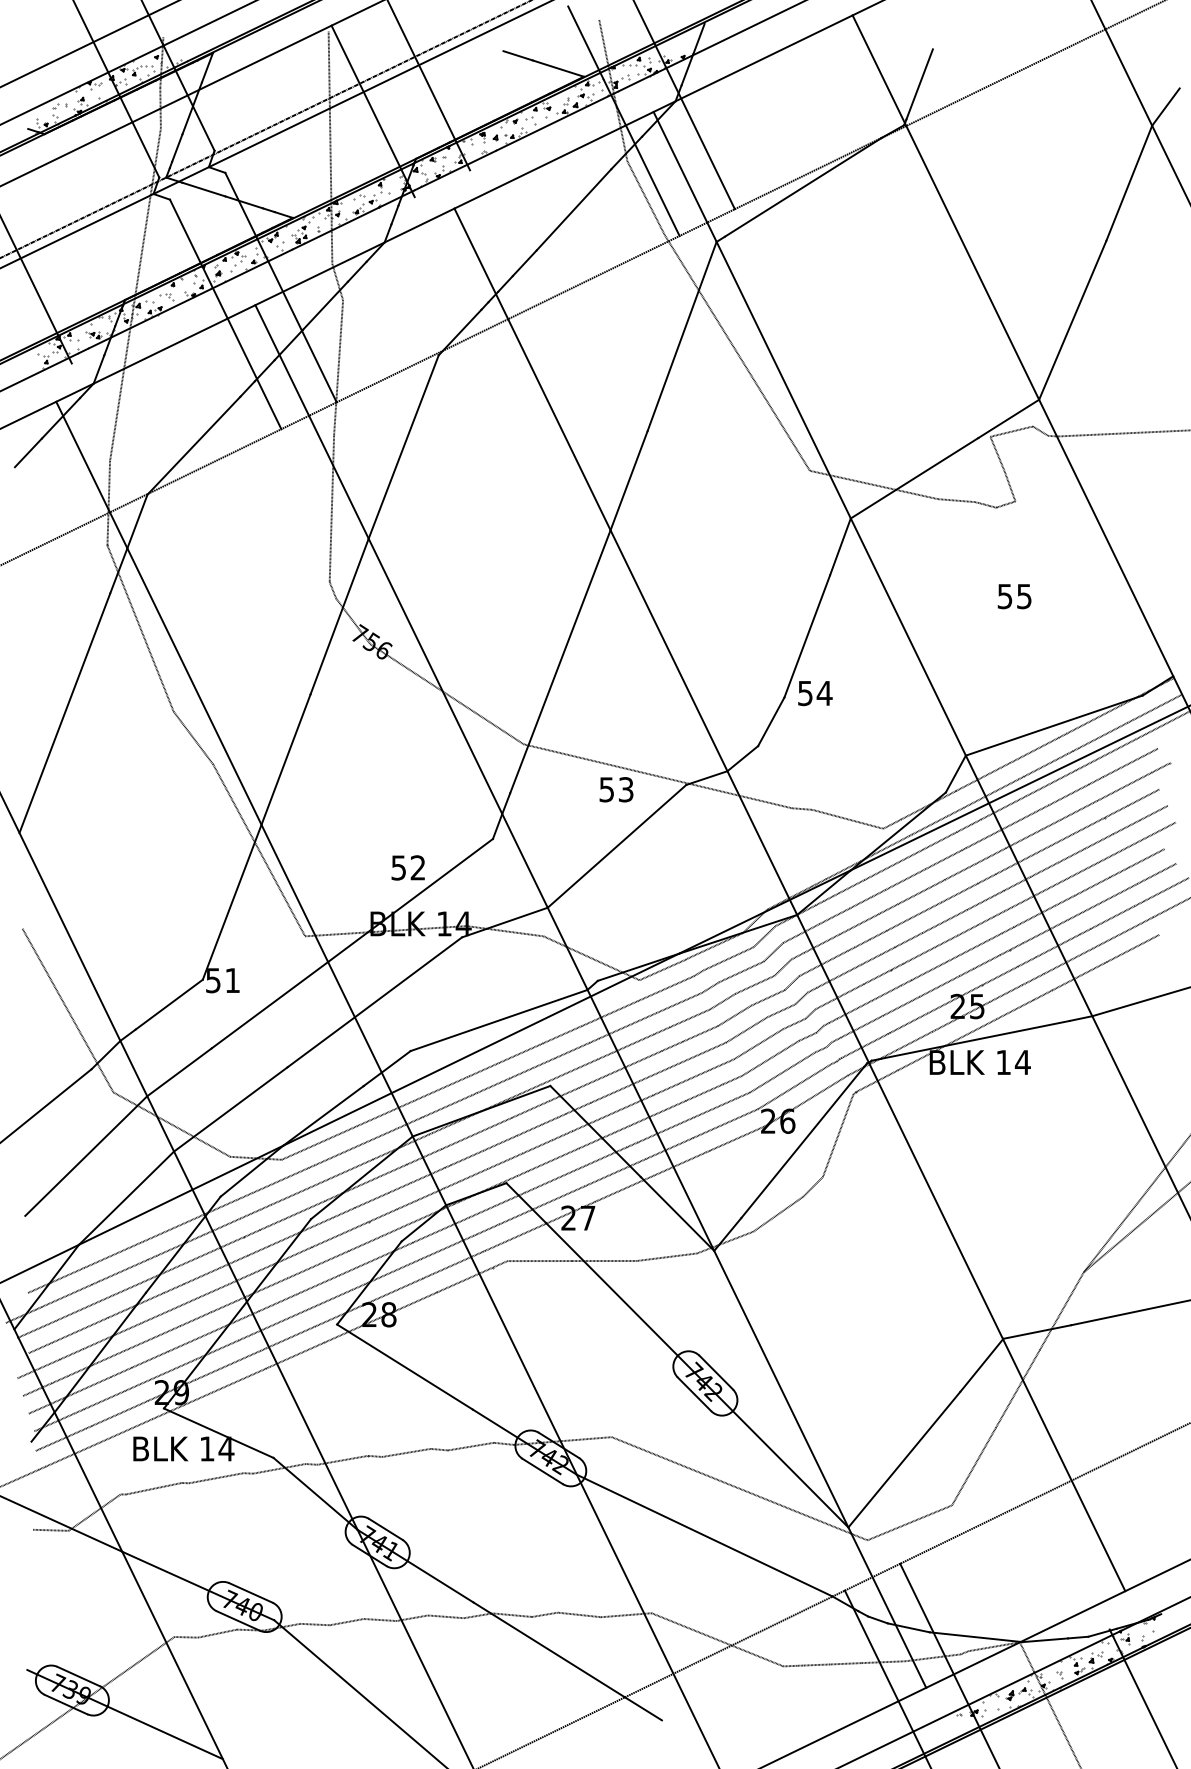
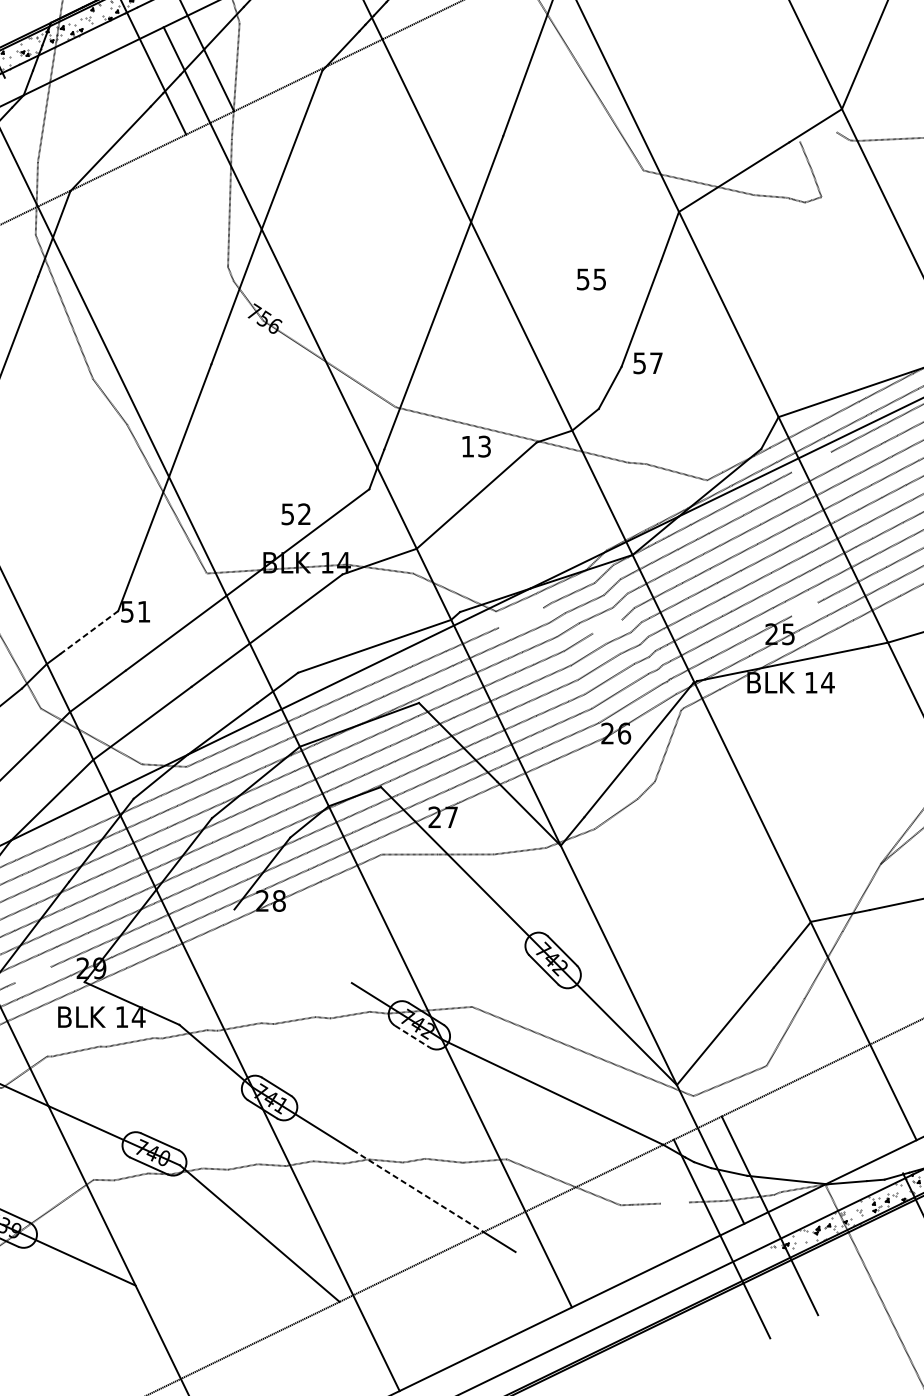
line: (1011, 431) -> (818, 136), removed
text: (1014, 596) -> (591, 279), moved
text: (824, 693) -> (656, 363), 54 -> 57
text: (606, 789) -> (467, 446), 53 -> 13
line: (1003, 807) -> (811, 462), removed
line: (996, 977) -> (805, 609), removed
line: (668, 987) -> (521, 617), removed
line: (767, 997) -> (606, 626), removed
line: (169, 1004) -> (89, 632), solid -> dashed
line: (404, 1366) -> (292, 945), removed
line: (104, 1400) -> (33, 975), removed
line: (542, 1471) -> (412, 1036), solid -> dashed
line: (549, 1650) -> (418, 1191), solid -> dashed
line: (845, 1663) -> (674, 1202), removed

